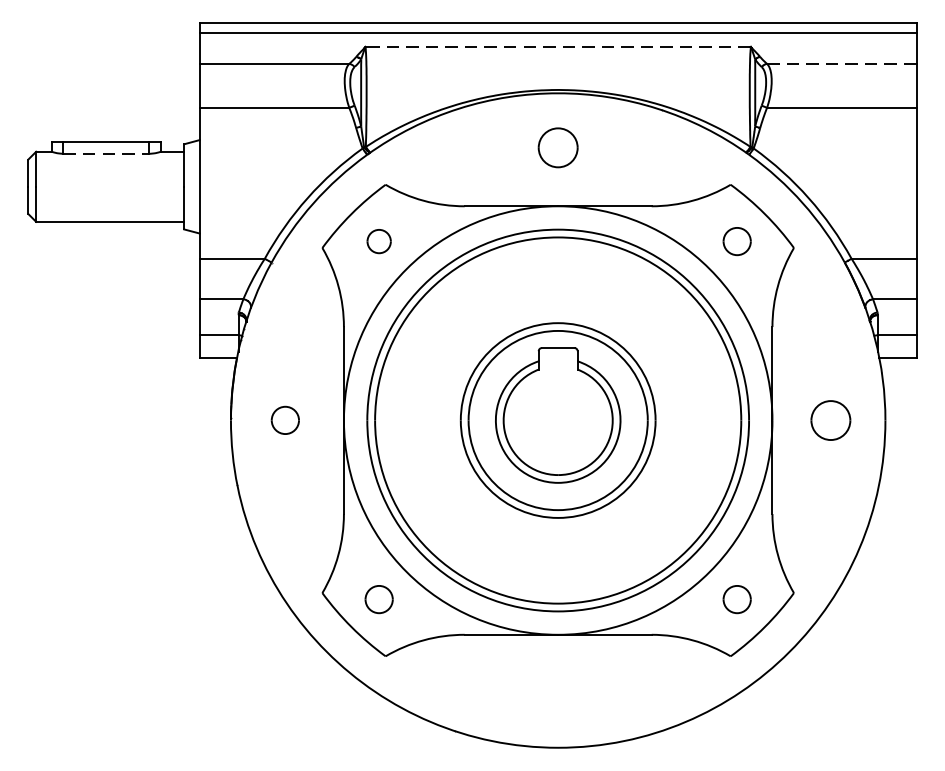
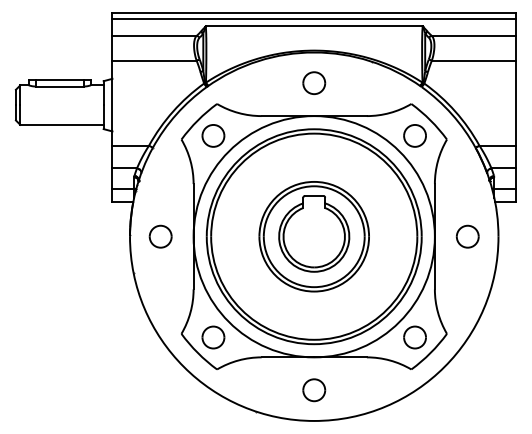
line: (556, 47) -> (313, 26), dashed -> solid
line: (842, 63) -> (474, 35), dashed -> solid
line: (107, 153) -> (60, 86), dashed -> solid
part: (379, 240) -> (213, 135), size x1.67
part: (736, 240) -> (414, 135), size x1.43
part: (285, 420) -> (160, 236), size x1.43
part: (379, 599) -> (213, 337), size x1.43
part: (736, 599) -> (414, 337), size x1.43
part: (558, 693) -> (314, 390), added

